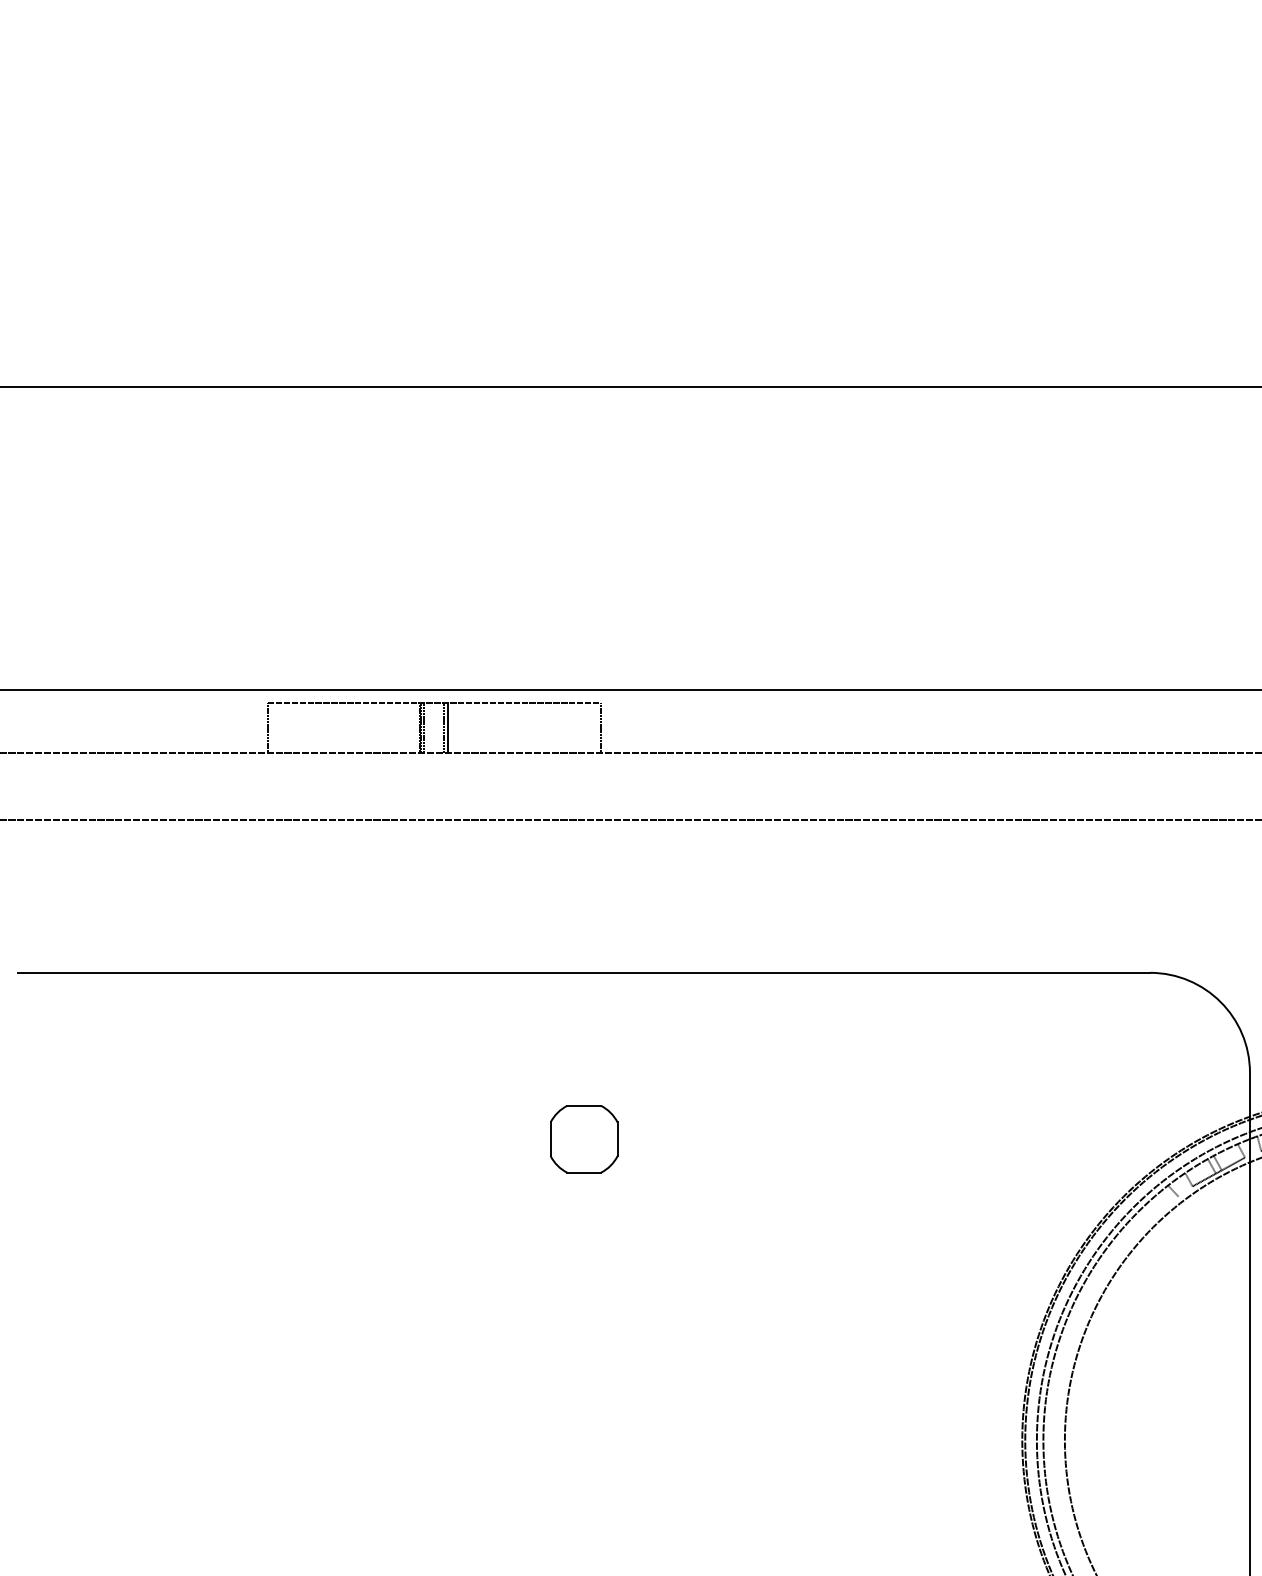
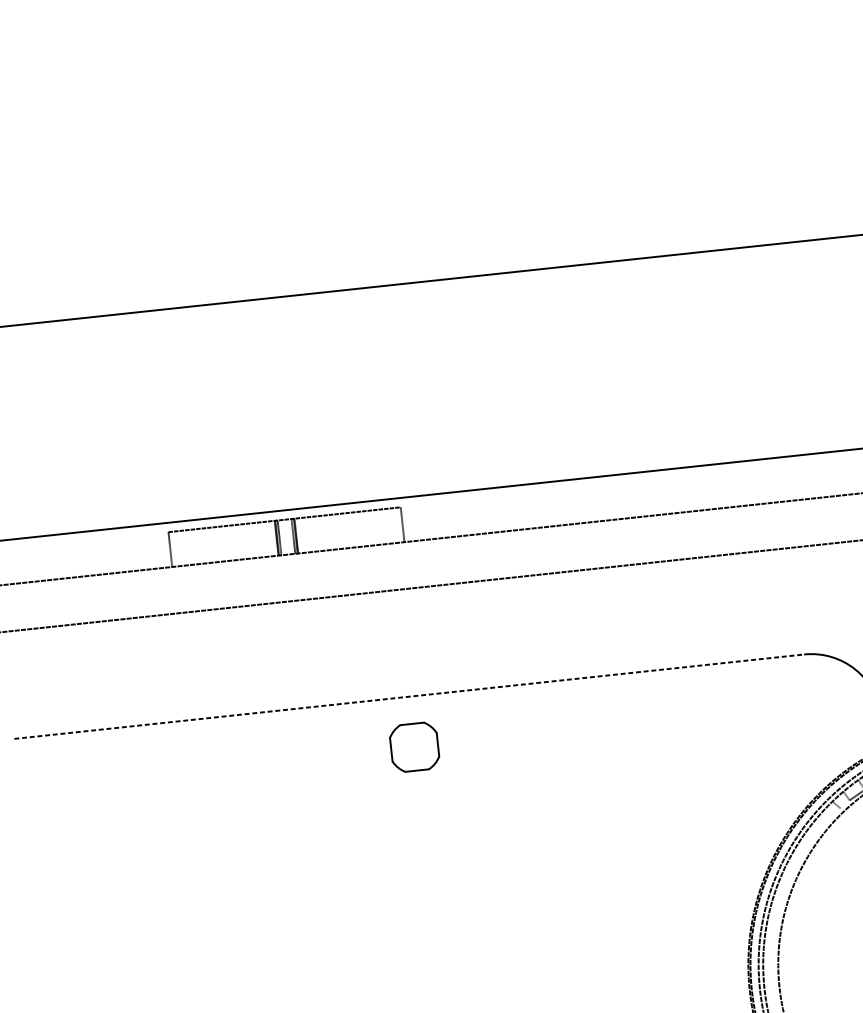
line: (584, 972) -> (409, 696), solid -> dashed
part: (584, 1139) -> (414, 747), moved

